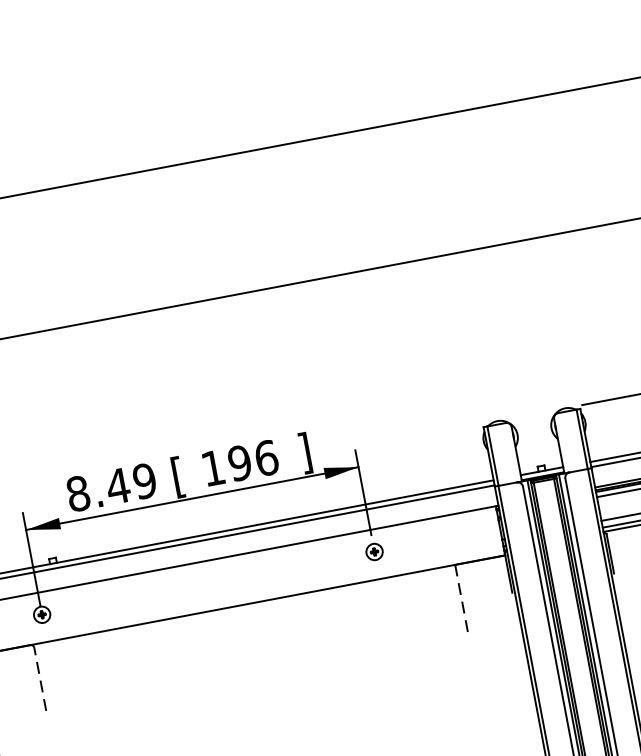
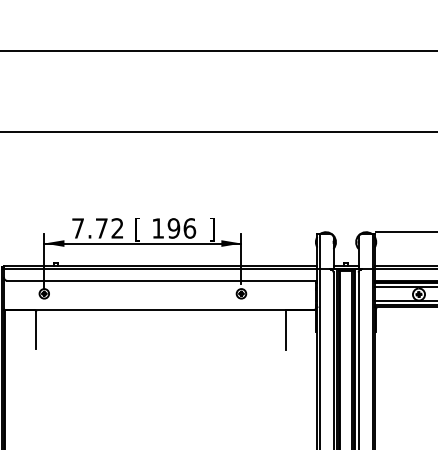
text: (110, 487) -> (97, 228), 8.49 -> 7.72
line: (461, 597) -> (286, 329), dashed -> solid
line: (40, 679) -> (36, 330), dashed -> solid

